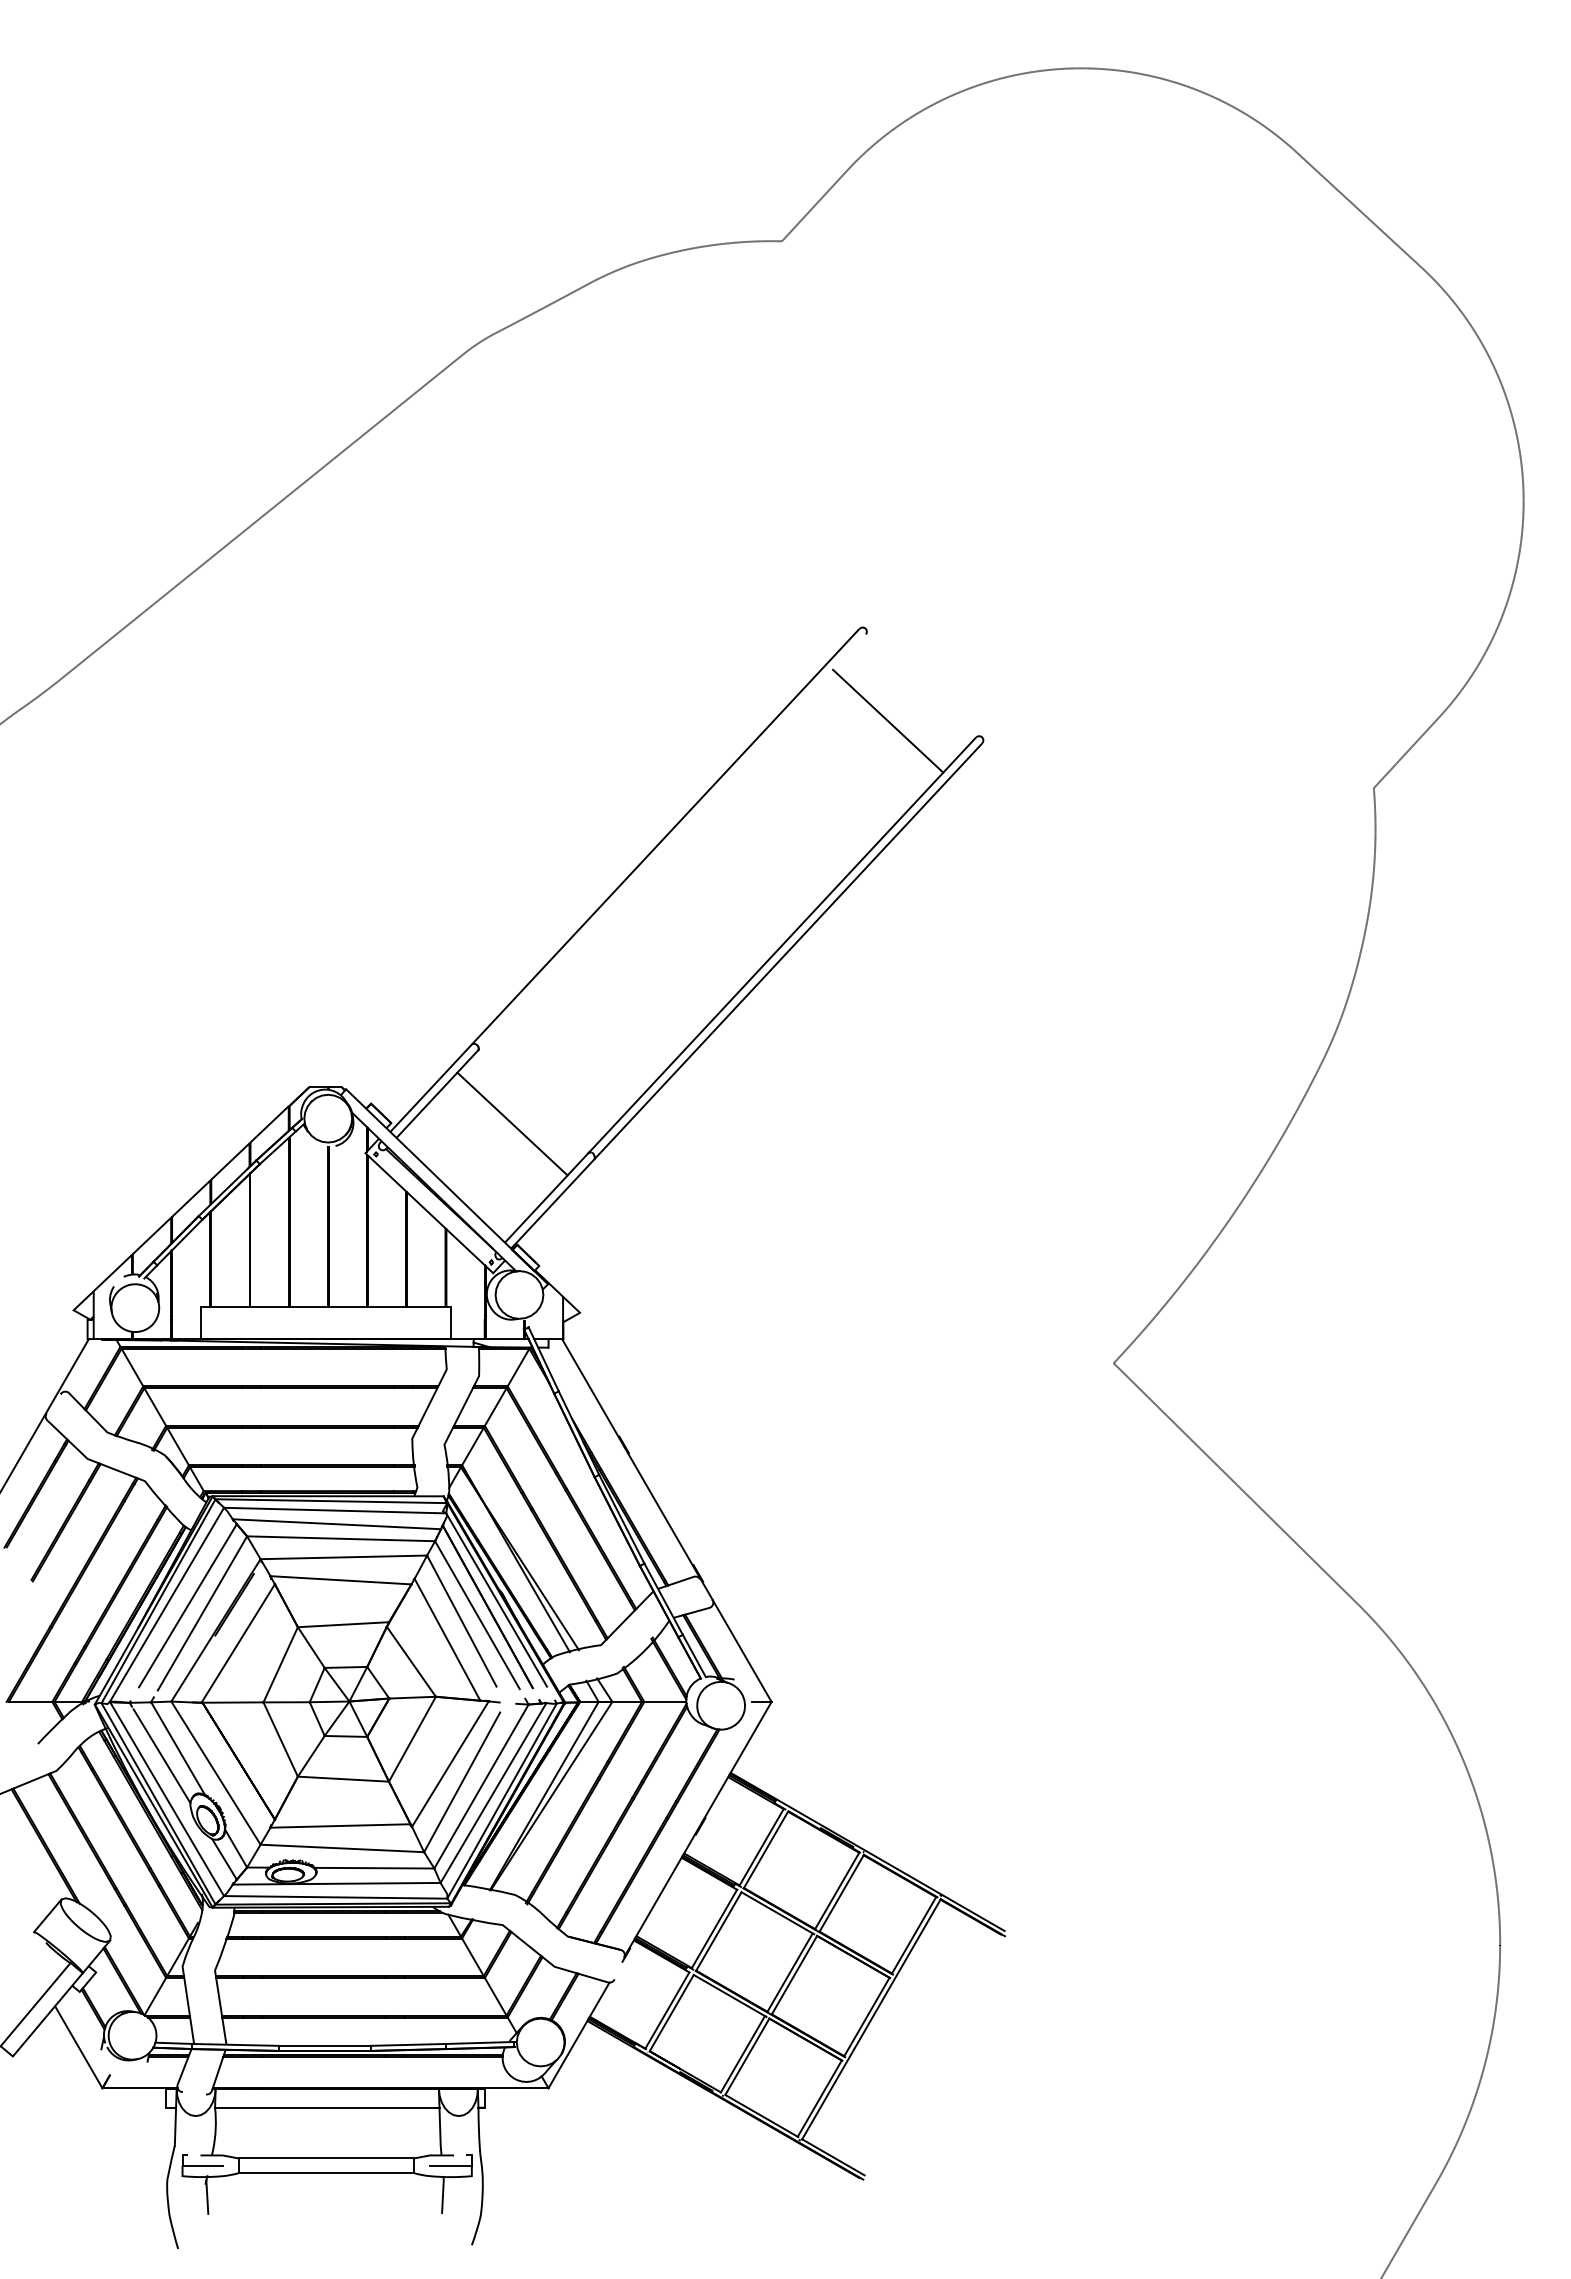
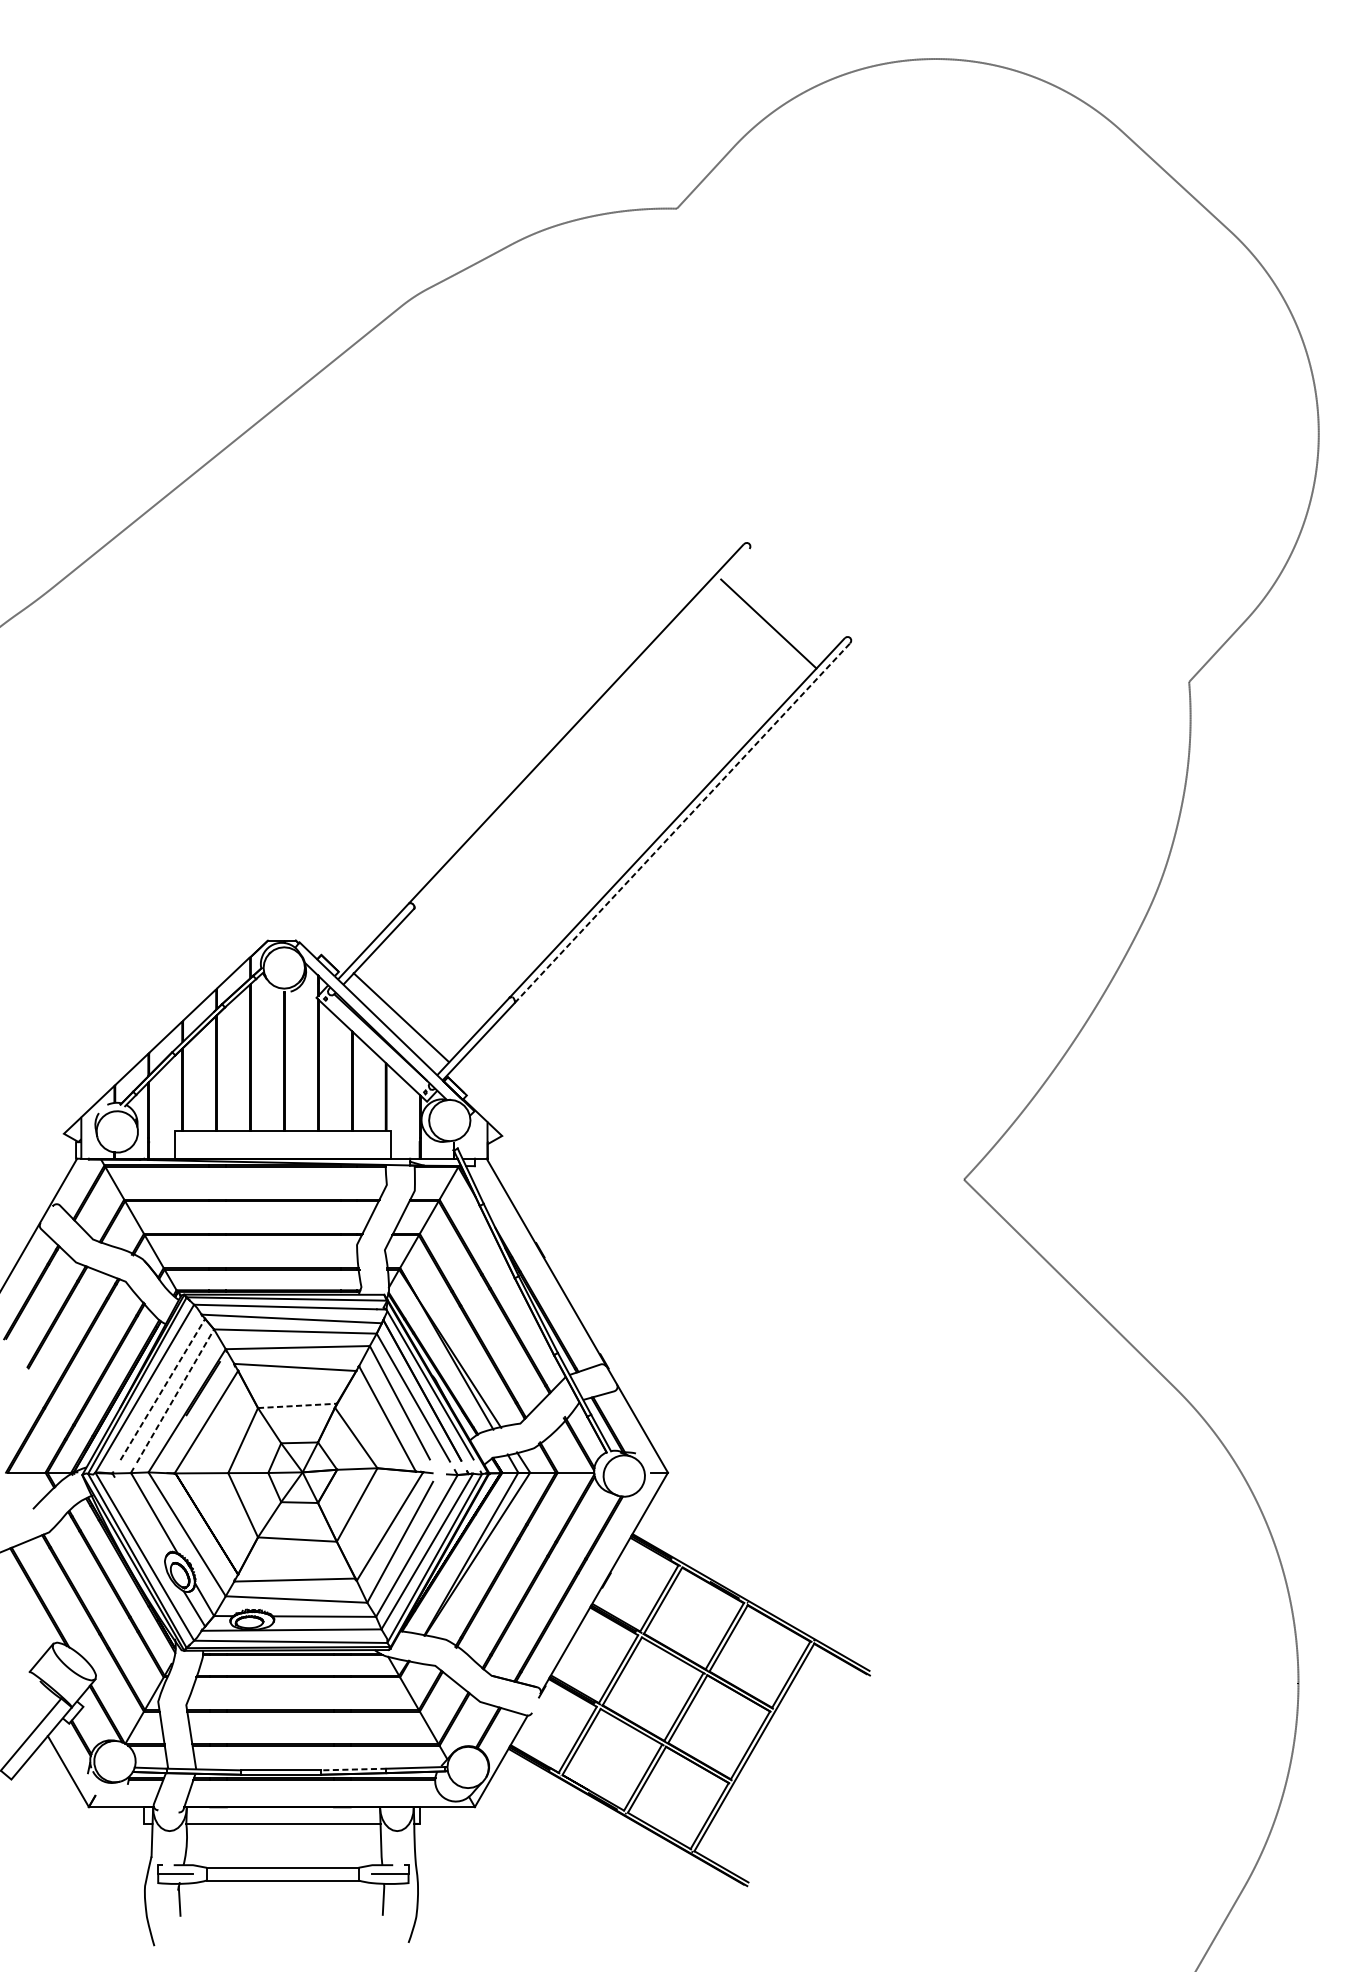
line: (788, 951) -> (682, 823), solid -> dashed
line: (512, 1123) -> (401, 1017), moved
line: (188, 1605) -> (163, 1389), solid -> dashed
line: (202, 1612) -> (175, 1395), solid -> dashed
line: (343, 1624) -> (297, 1405), solid -> dashed
line: (161, 1756) -> (139, 1519), removed
line: (408, 2044) -> (353, 1769), solid -> dashed

